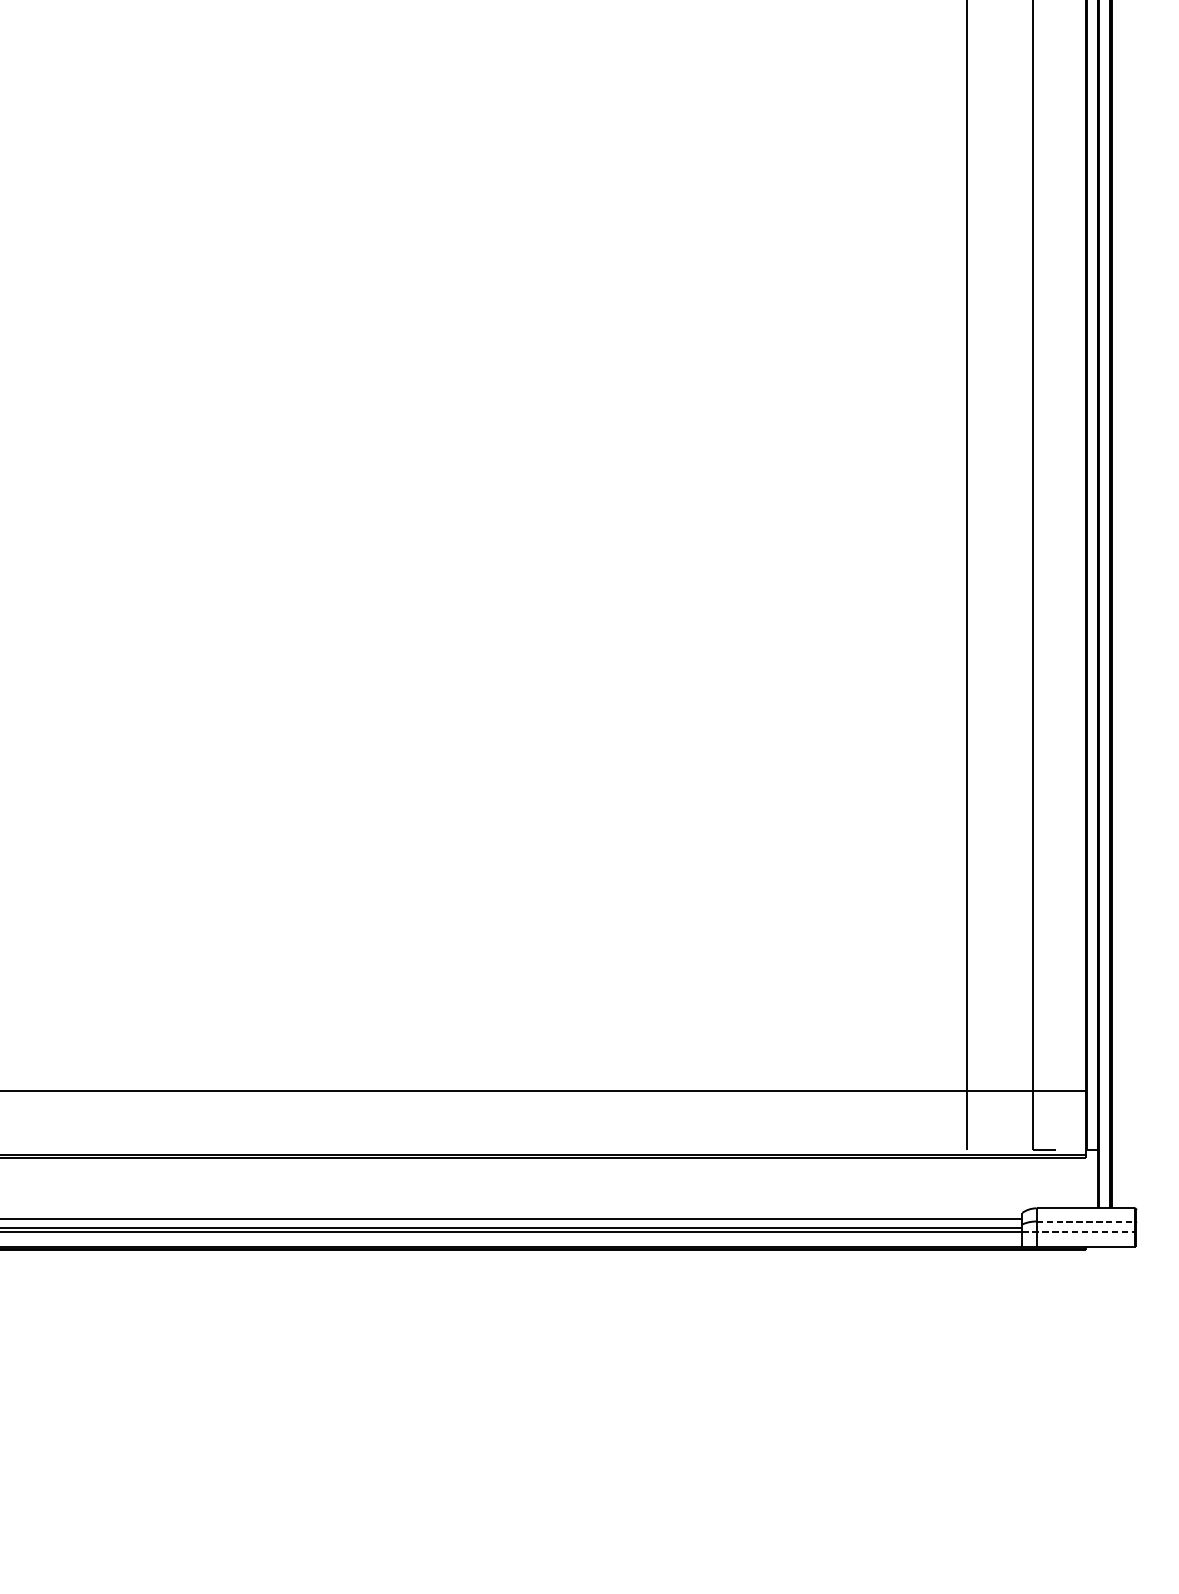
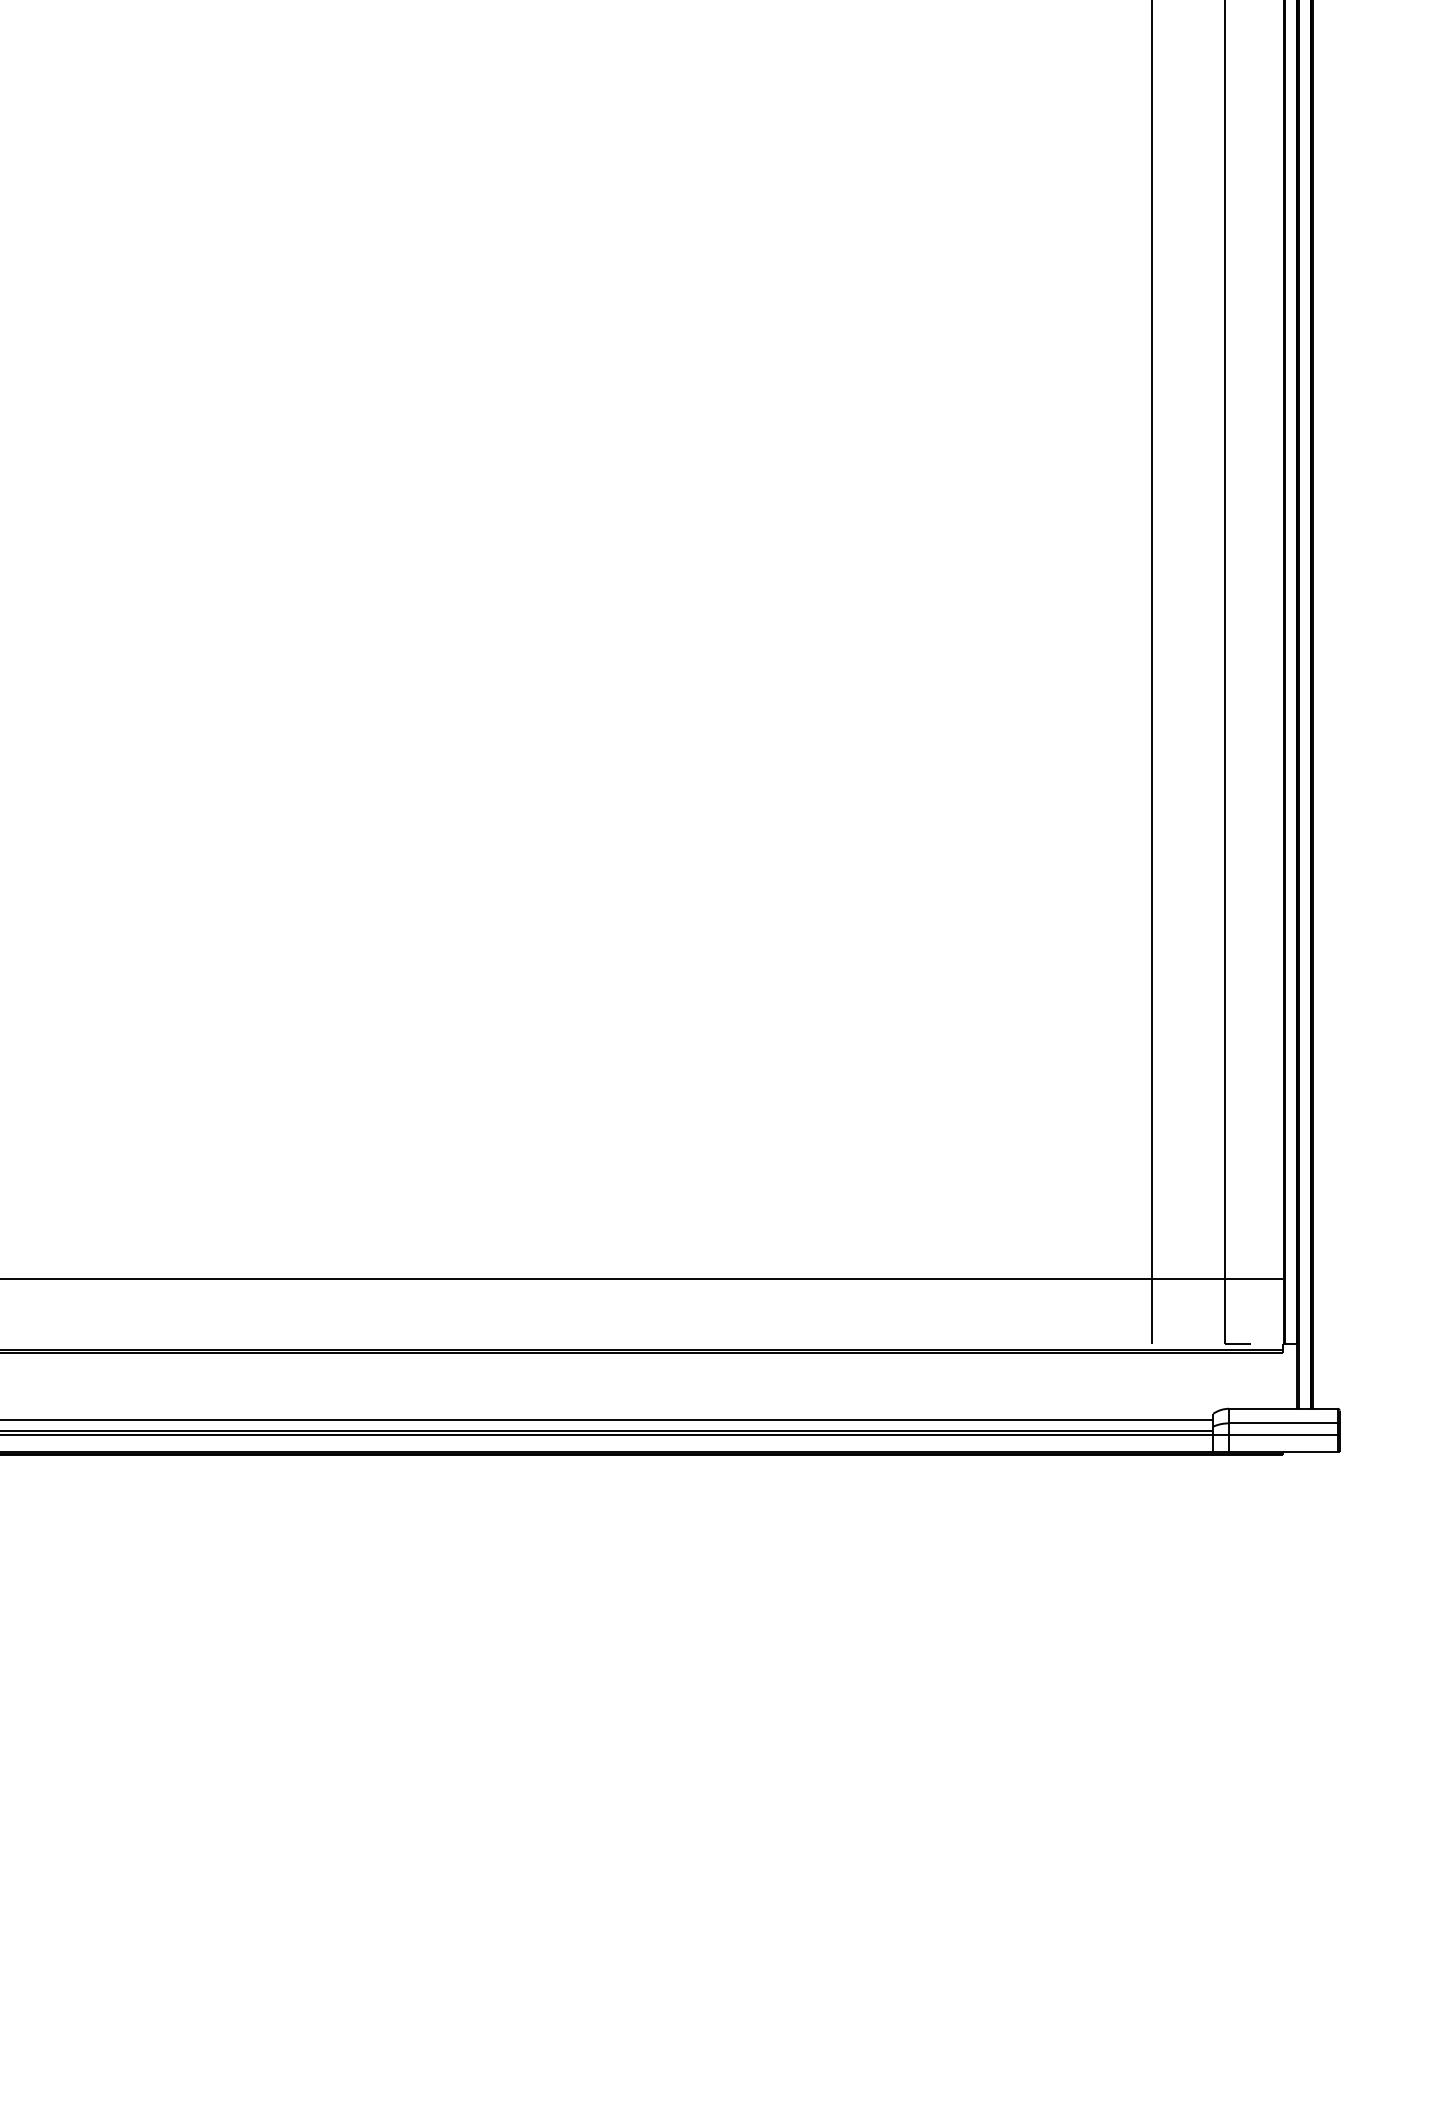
line: (1085, 1221) -> (1283, 1423), dashed -> solid
line: (1079, 1232) -> (1276, 1435), dashed -> solid

